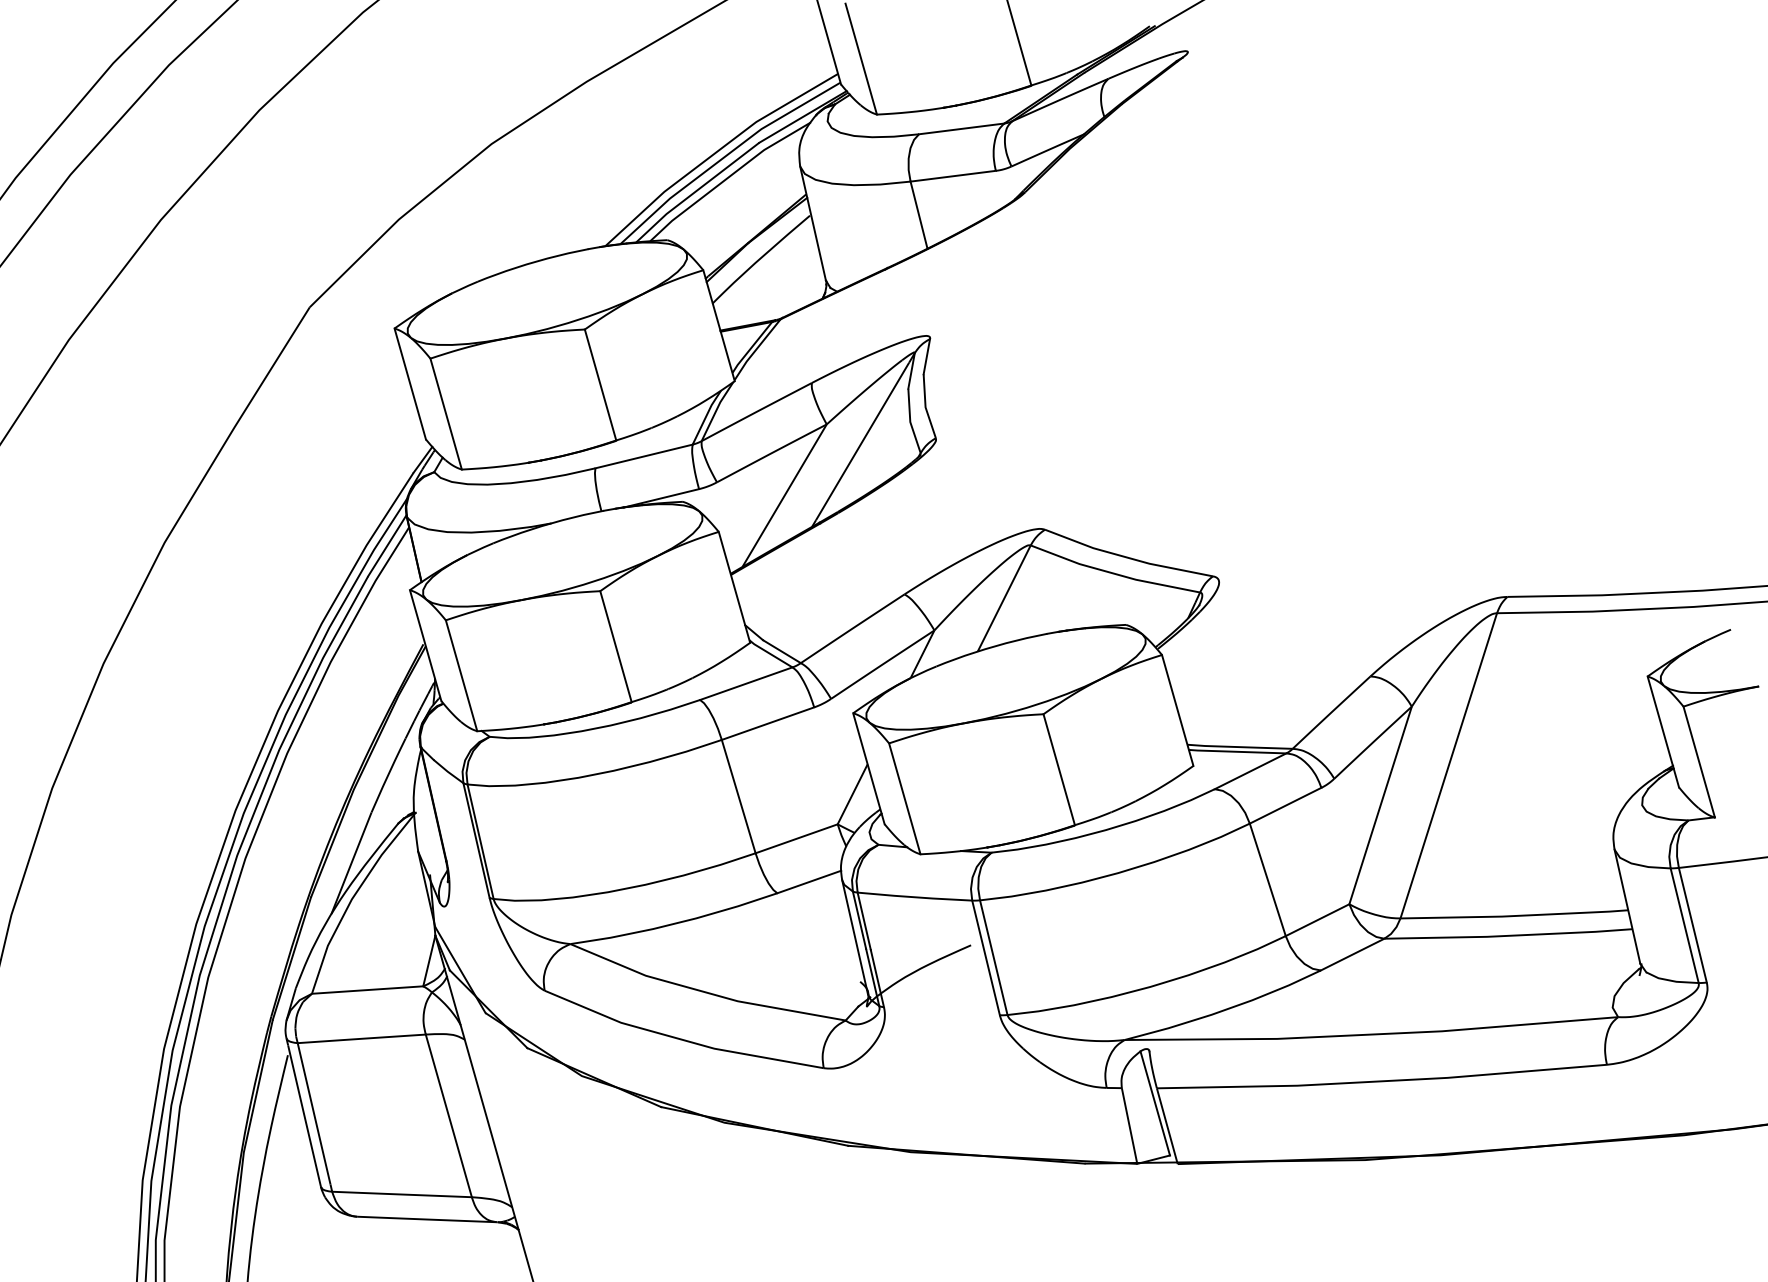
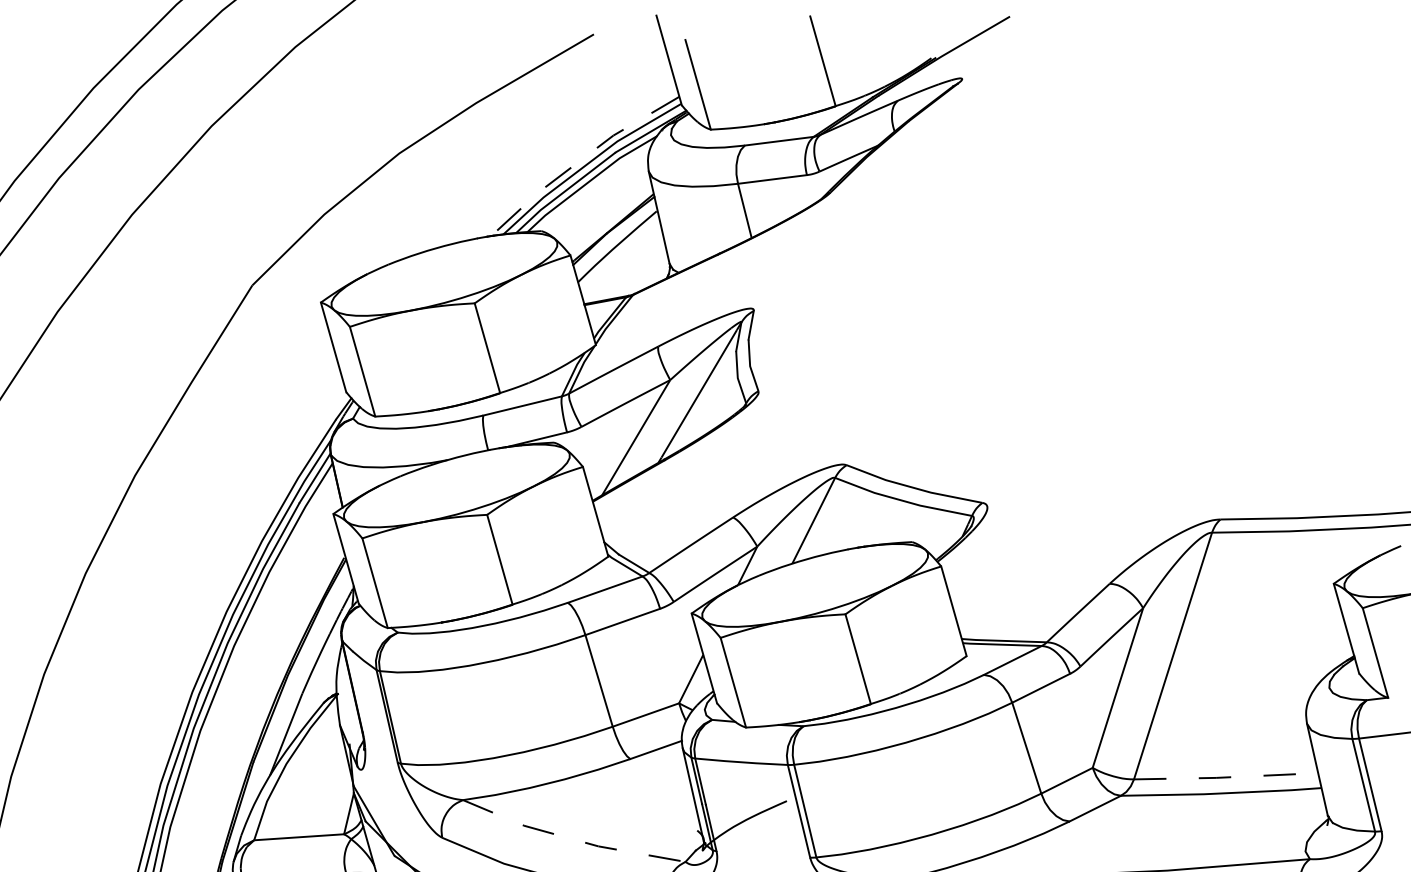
line: (715, 152) -> (580, 160), solid -> dashed
line: (1514, 916) -> (1226, 777), solid -> dashed
line: (705, 992) -> (572, 839), solid -> dashed

